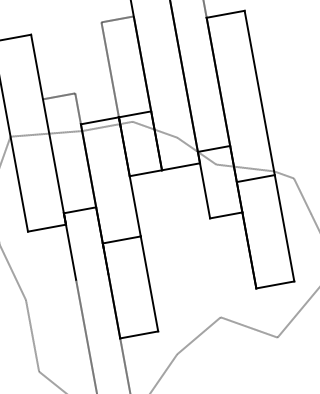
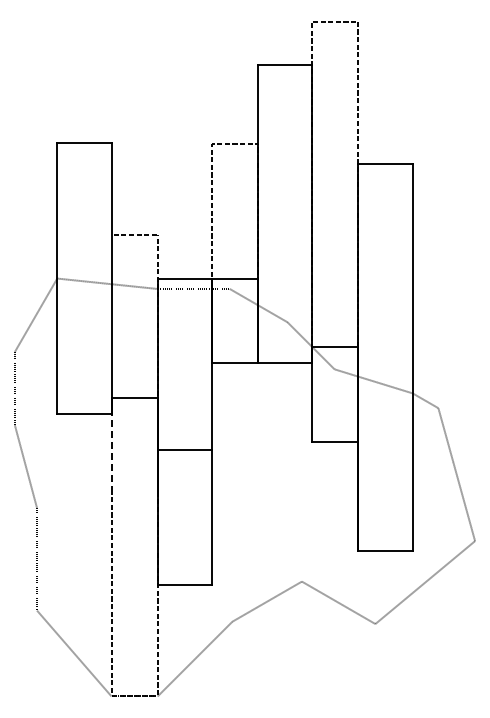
line: (255, 178) -> (385, 398), removed
line: (69, 245) -> (111, 444), solid -> dashed

